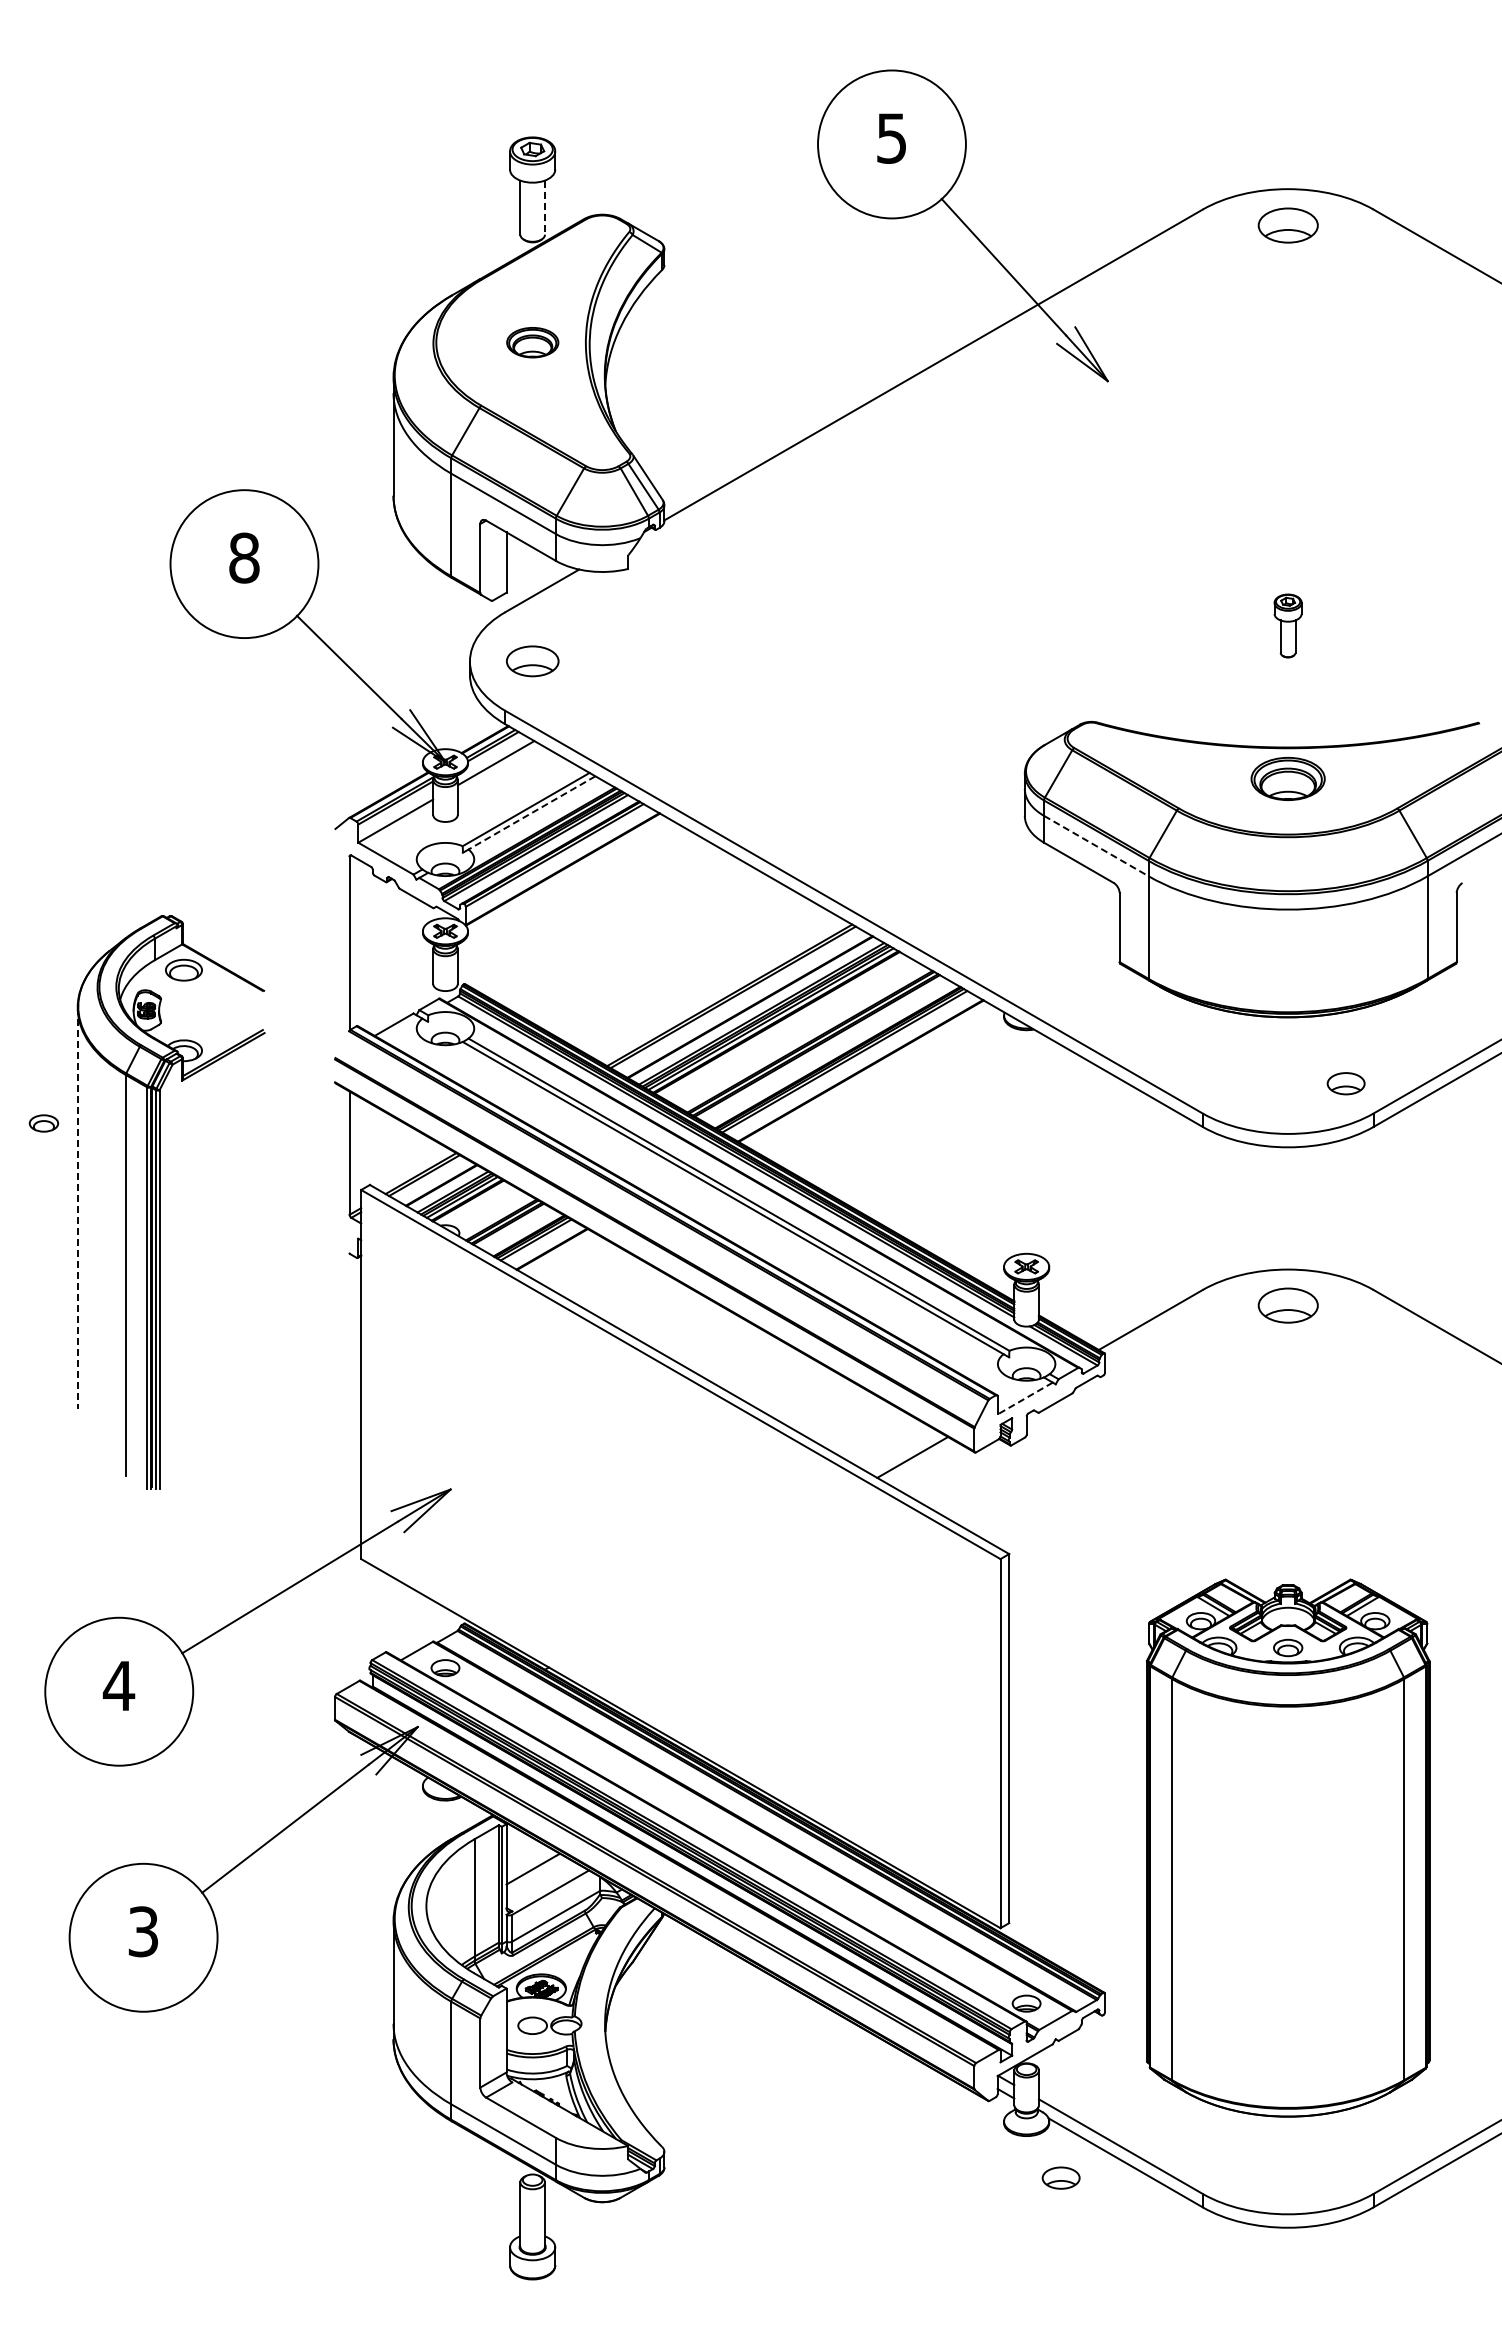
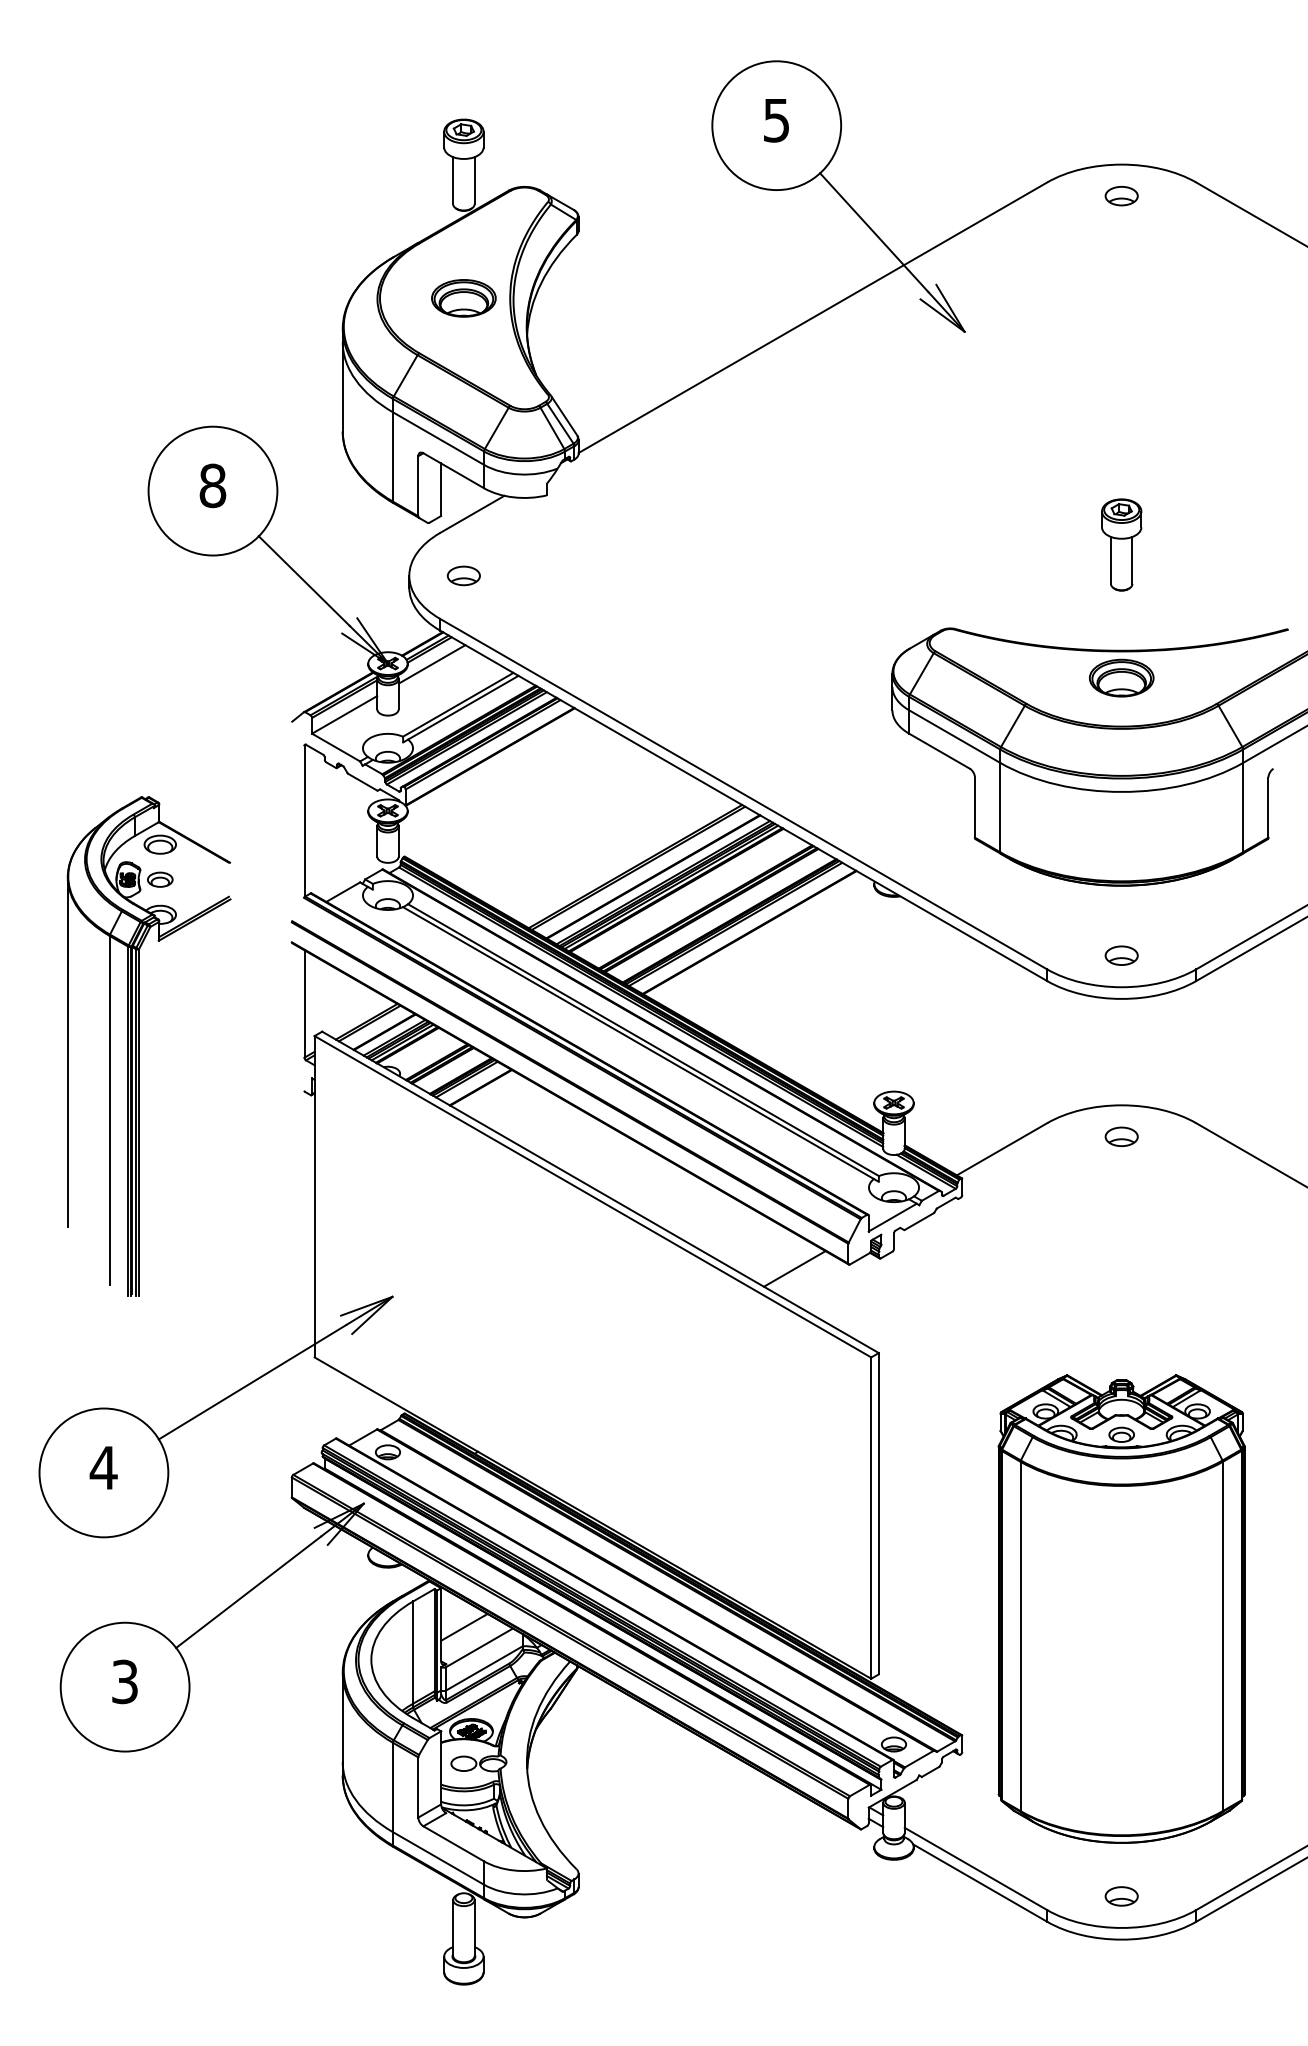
line: (545, 208) -> (475, 181), dashed -> solid
part: (1287, 224) -> (1121, 195), size x0.62
part: (532, 342) -> (463, 298), size x1.43
part: (1287, 625) -> (1121, 544), size x1.67
part: (532, 661) -> (463, 575), size x0.71
line: (531, 813) -> (462, 708), dashed -> solid
line: (1096, 846) -> (954, 736), dashed -> solid
part: (1345, 1083) -> (1121, 955), moved
part: (43, 1123) -> (159, 879), moved
line: (77, 1208) -> (67, 1052), dashed -> solid
part: (1287, 1305) -> (1121, 1136), size x0.62
line: (1025, 1398) -> (893, 1217), dashed -> solid
part: (1060, 2177) -> (1121, 1895), moved

